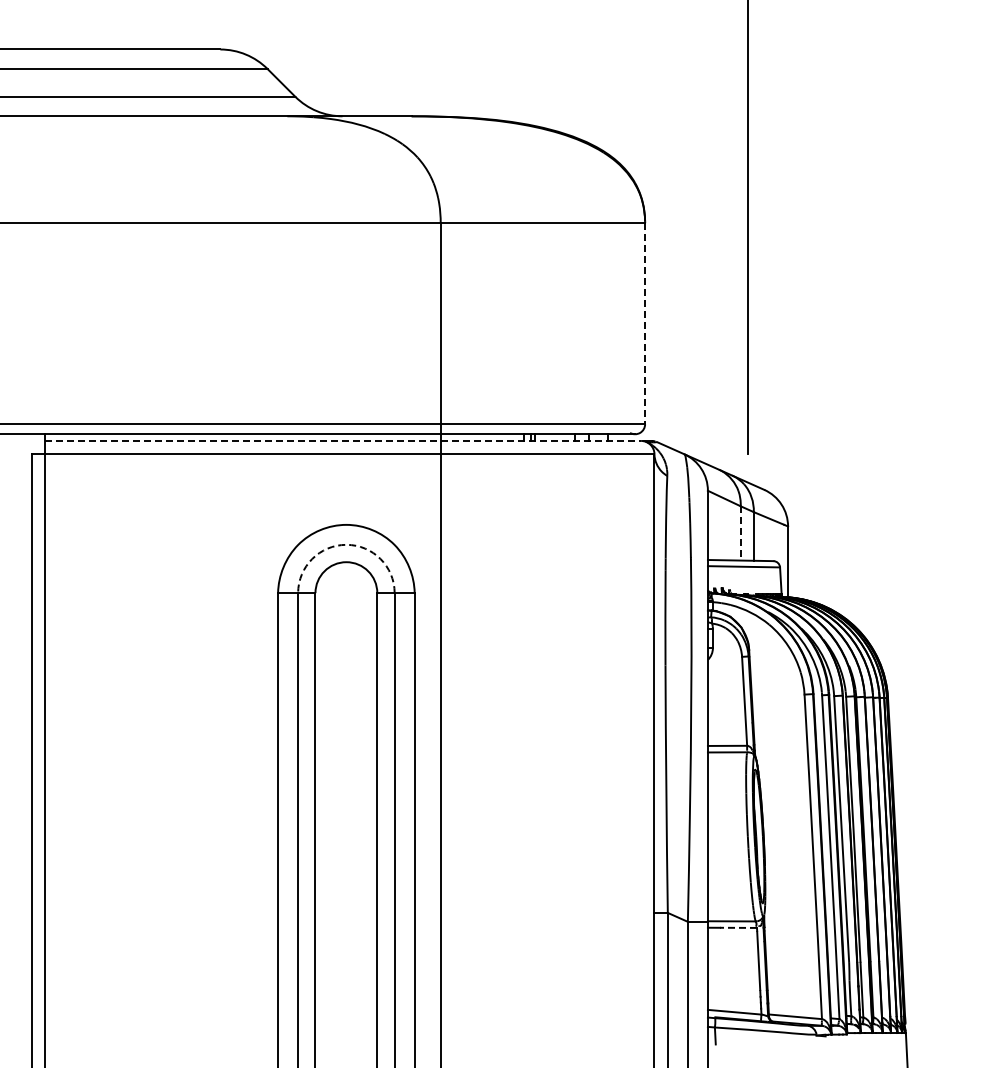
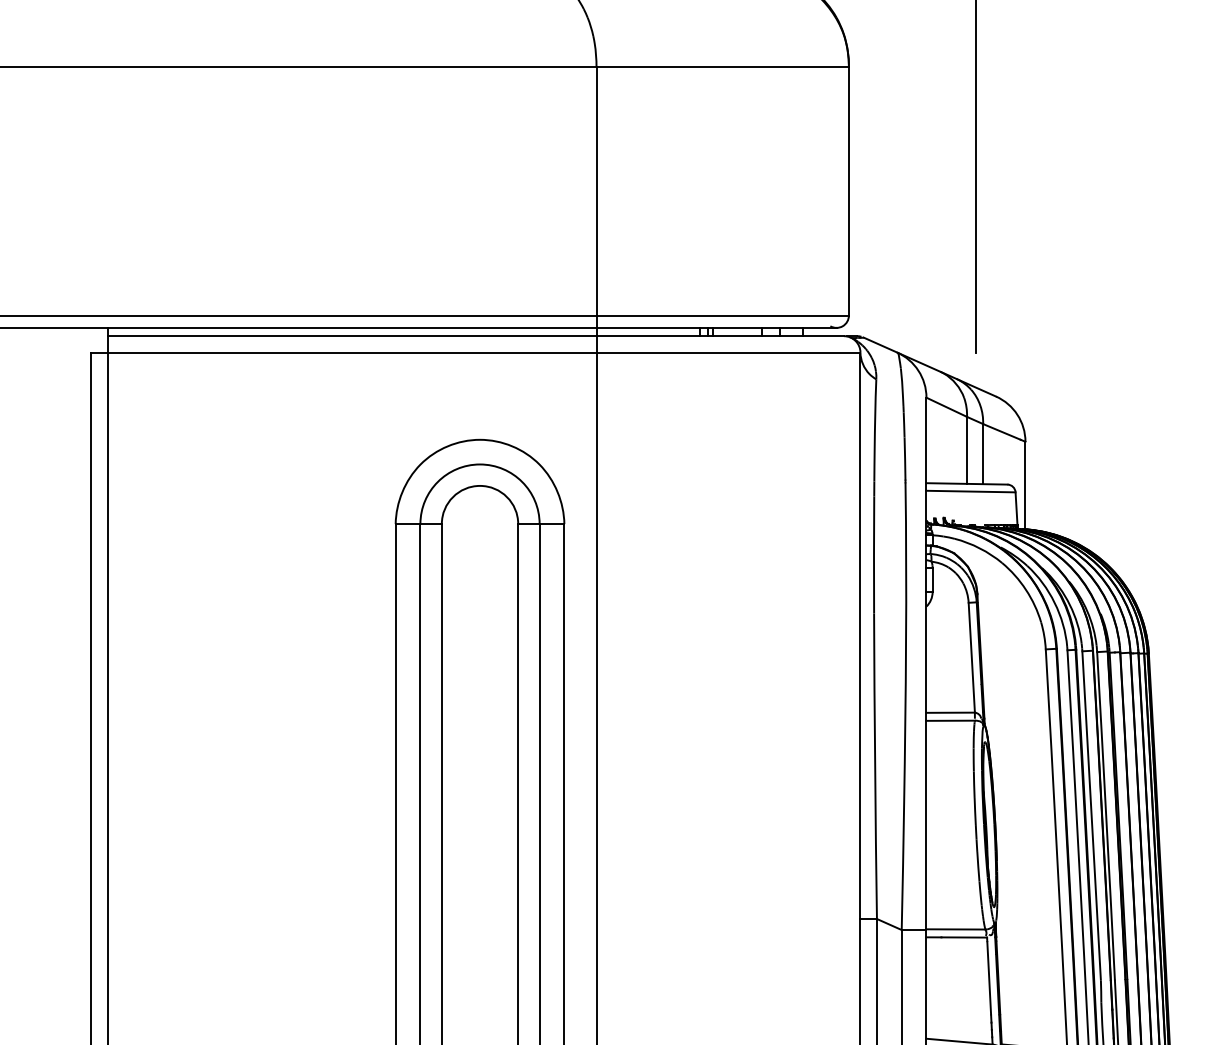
line: (645, 323) -> (849, 191), dashed -> solid
line: (343, 440) -> (476, 335), dashed -> solid
line: (740, 533) -> (966, 450), dashed -> solid
arc: (346, 544) -> (480, 464), dashed -> solid
line: (738, 927) -> (964, 937), dashed -> solid

